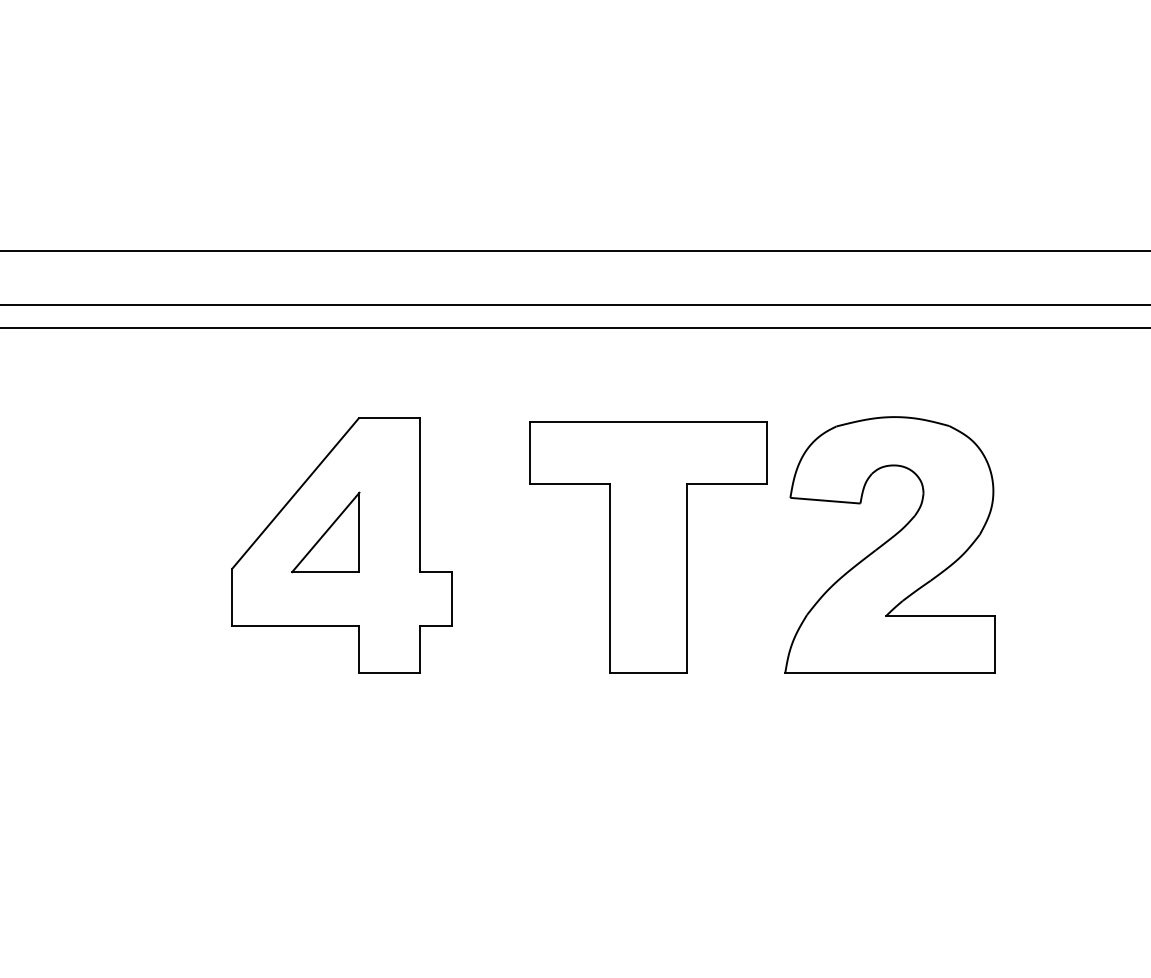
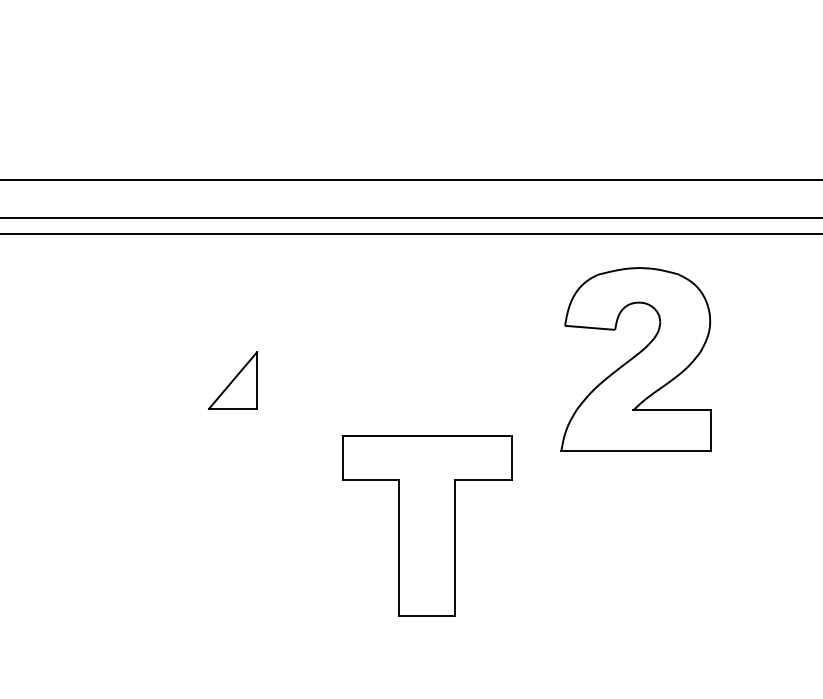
part: (889, 544) -> (635, 359), moved
part: (341, 545) -> (244, 389), removed
part: (648, 547) -> (427, 525), moved

